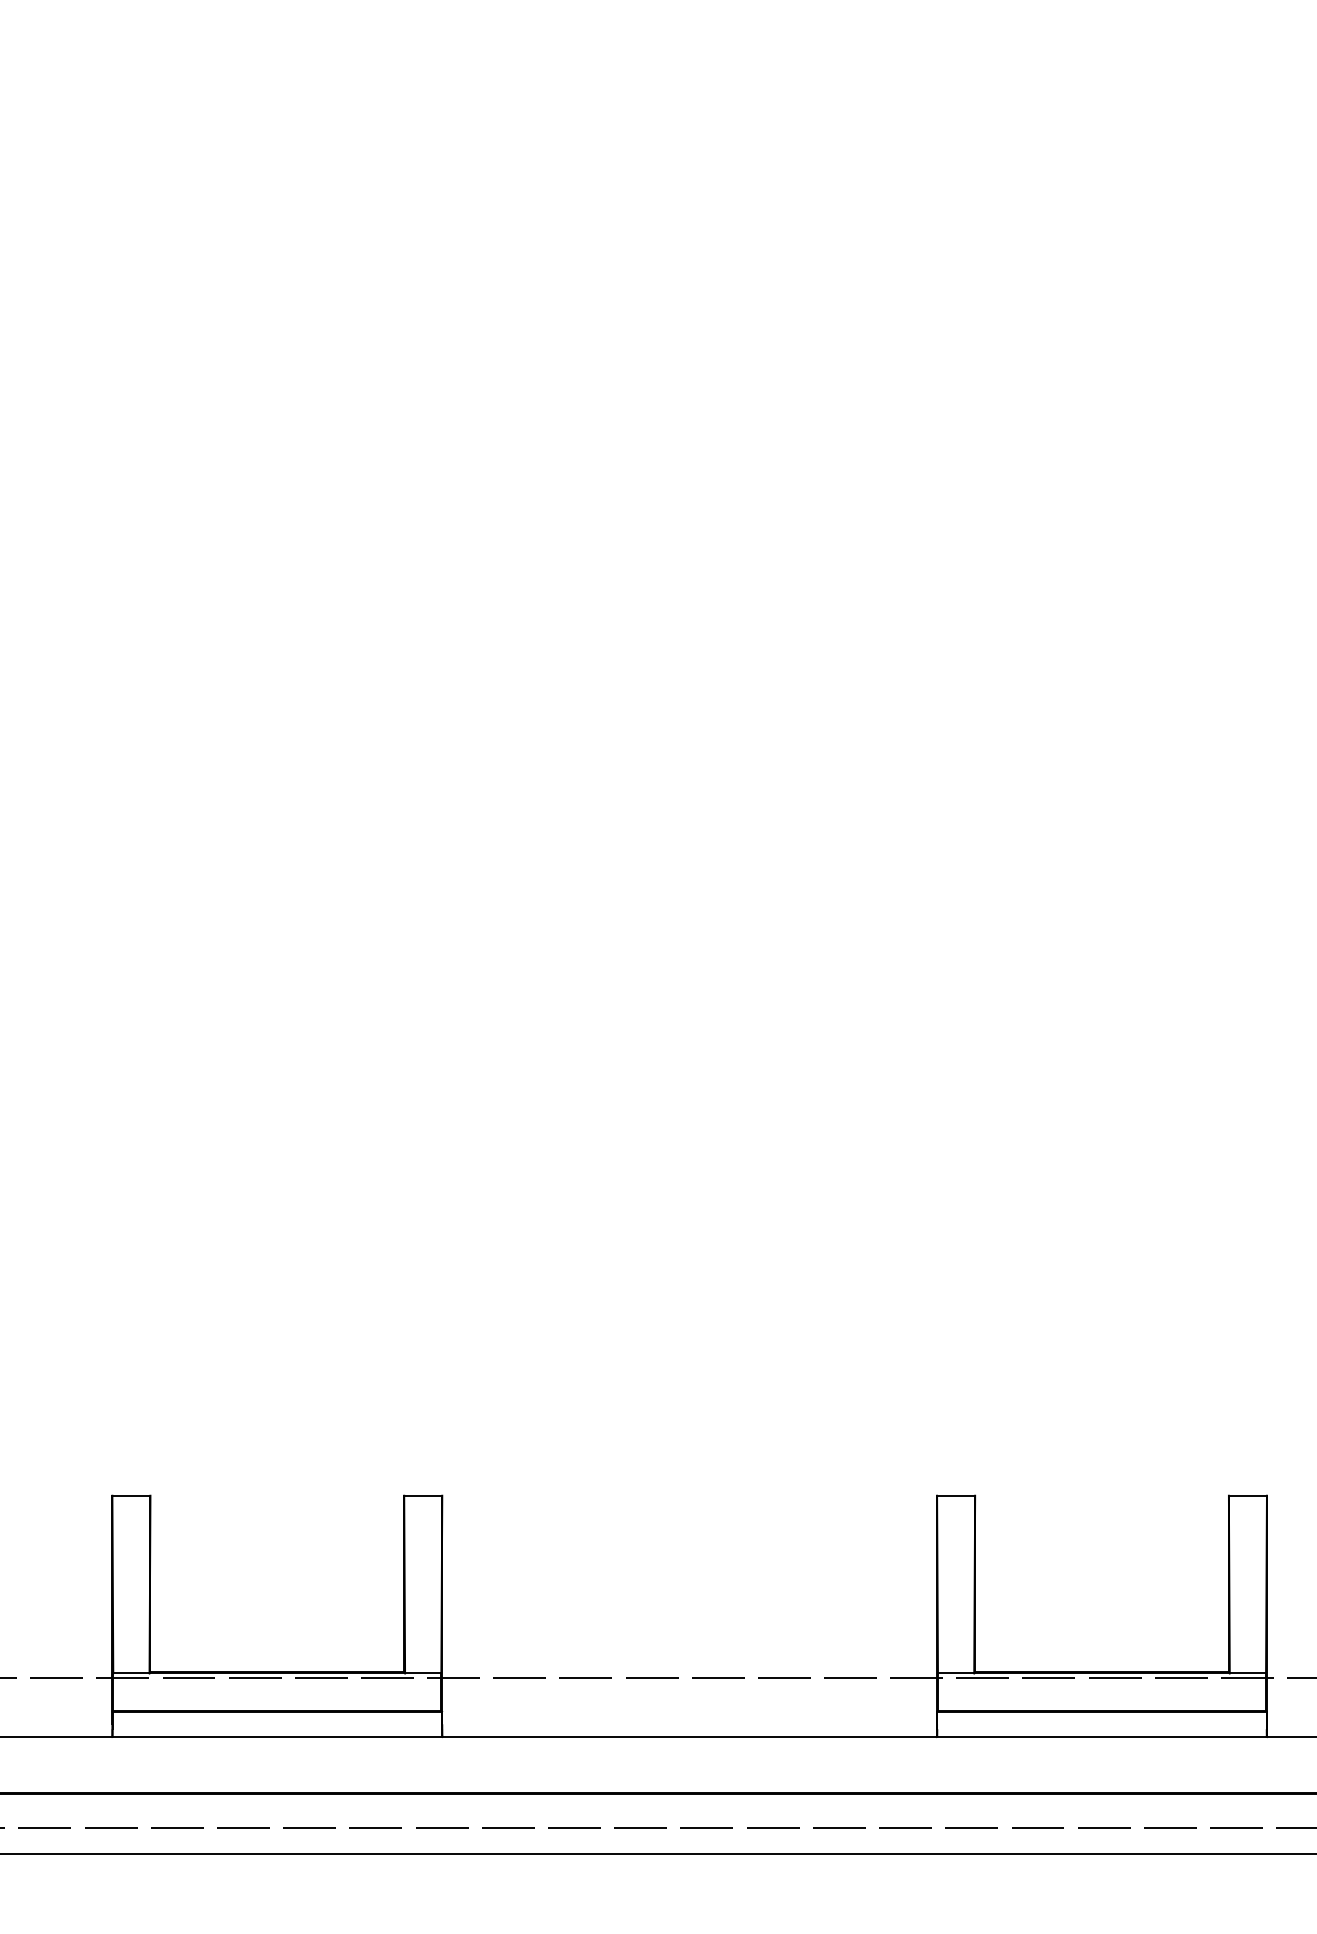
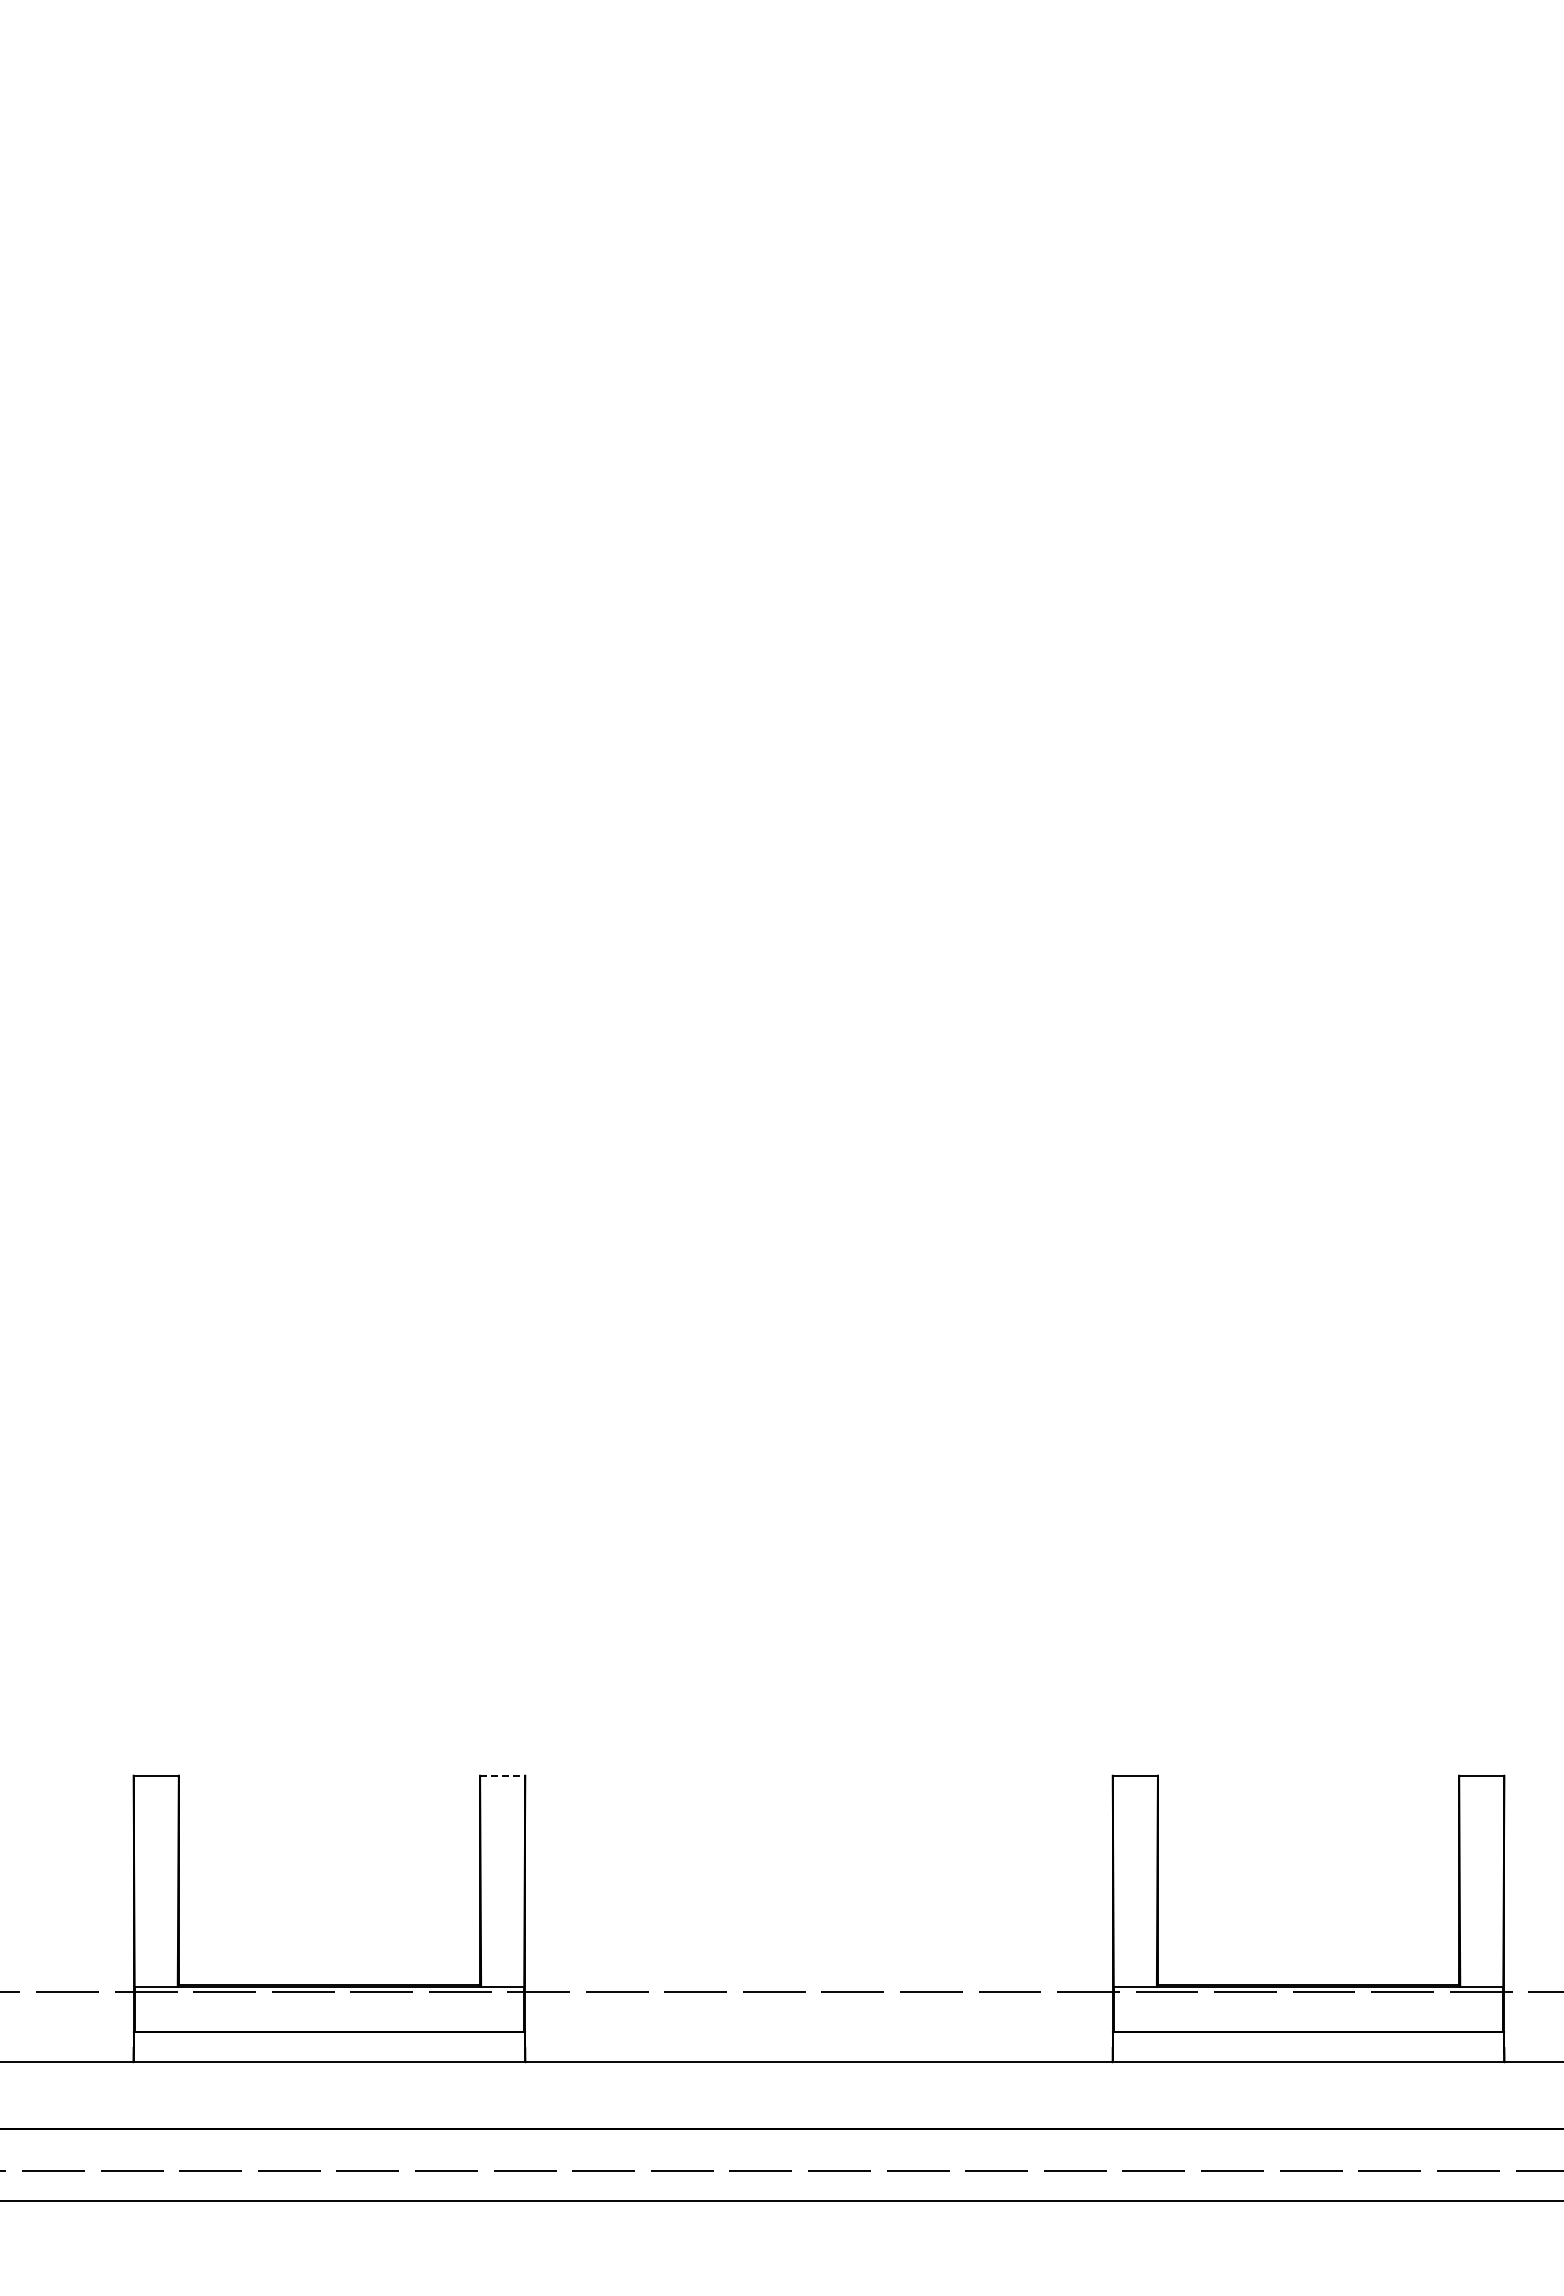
line: (423, 1495) -> (502, 1775), solid -> dashed

